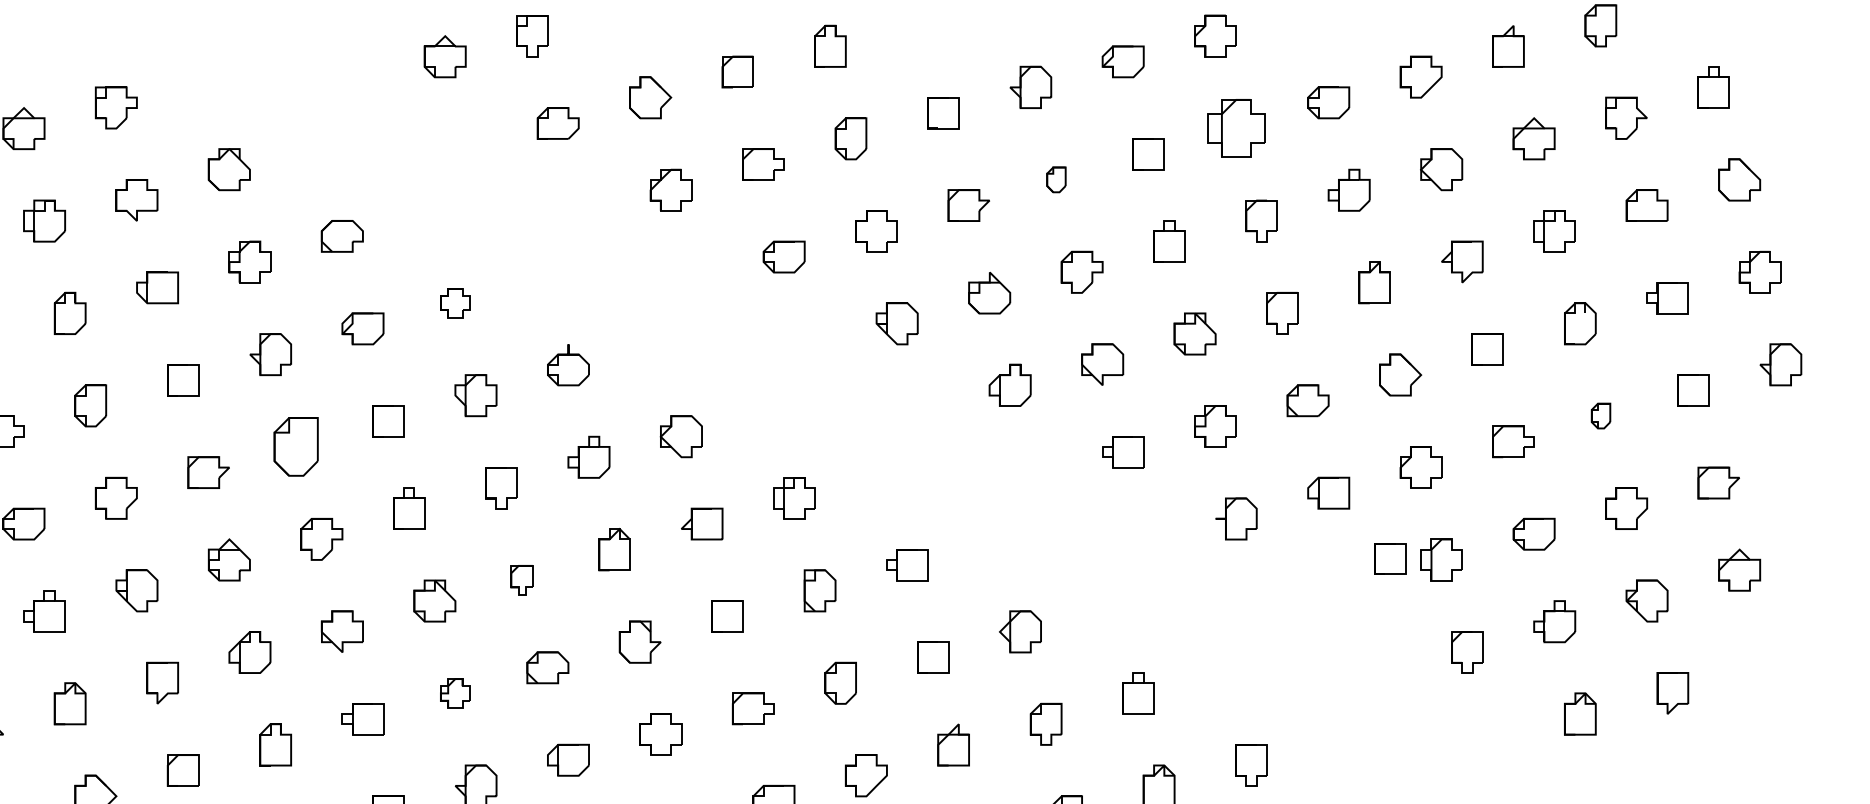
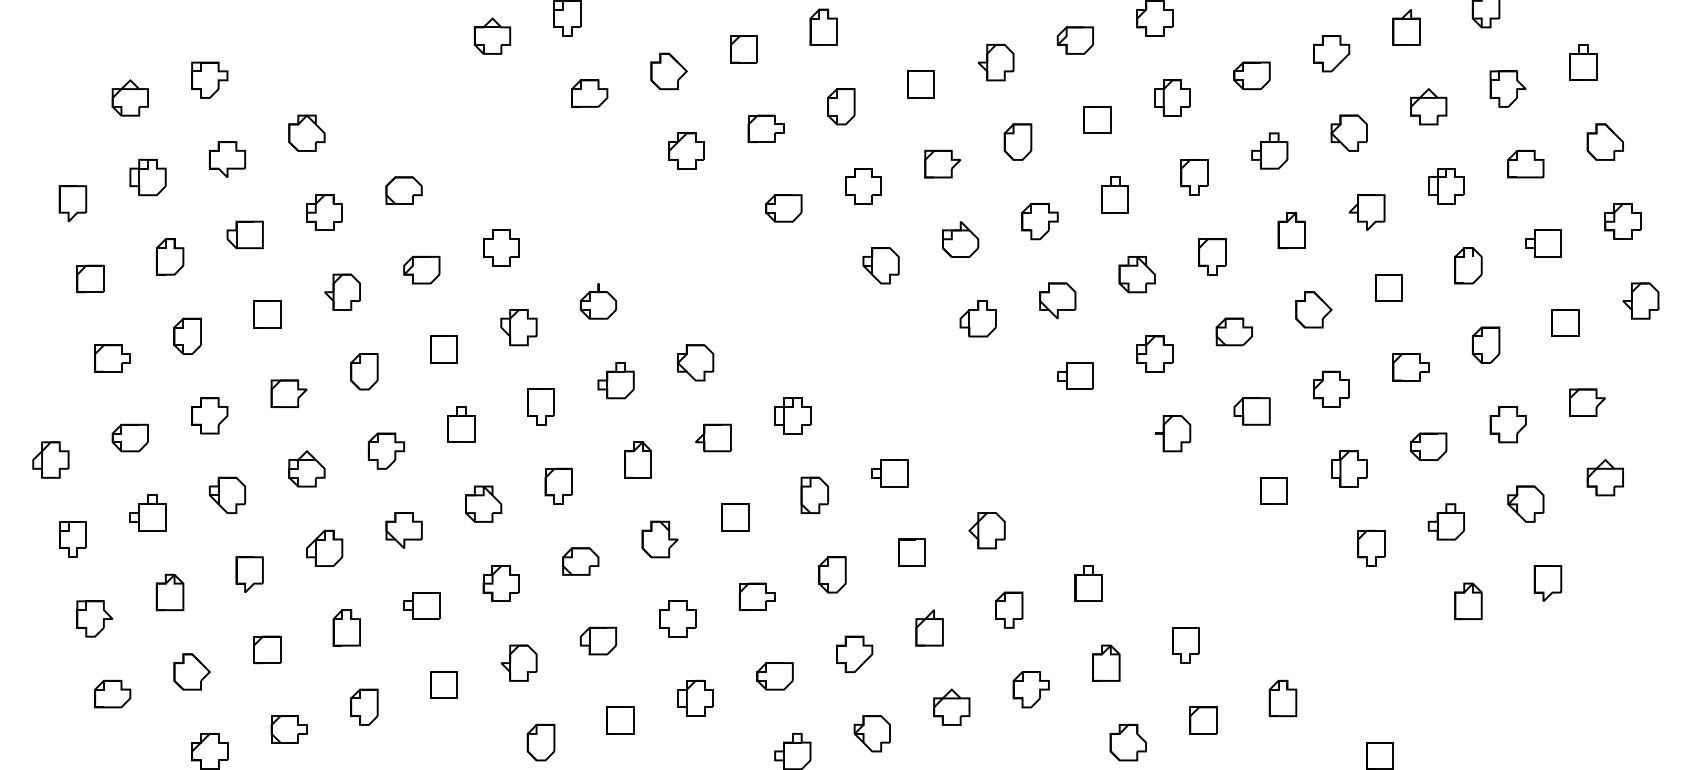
part: (1236, 128) -> (1172, 97), size x0.71
part: (1055, 179) -> (1017, 141), size x1.67
part: (455, 302) -> (501, 247), size x1.43
part: (1601, 415) -> (1486, 344), size x1.67
part: (296, 446) -> (364, 371), size x0.71
part: (1389, 558) -> (1273, 490), moved
part: (521, 579) -> (558, 485), size x1.43
part: (454, 693) -> (500, 583), size x1.43

